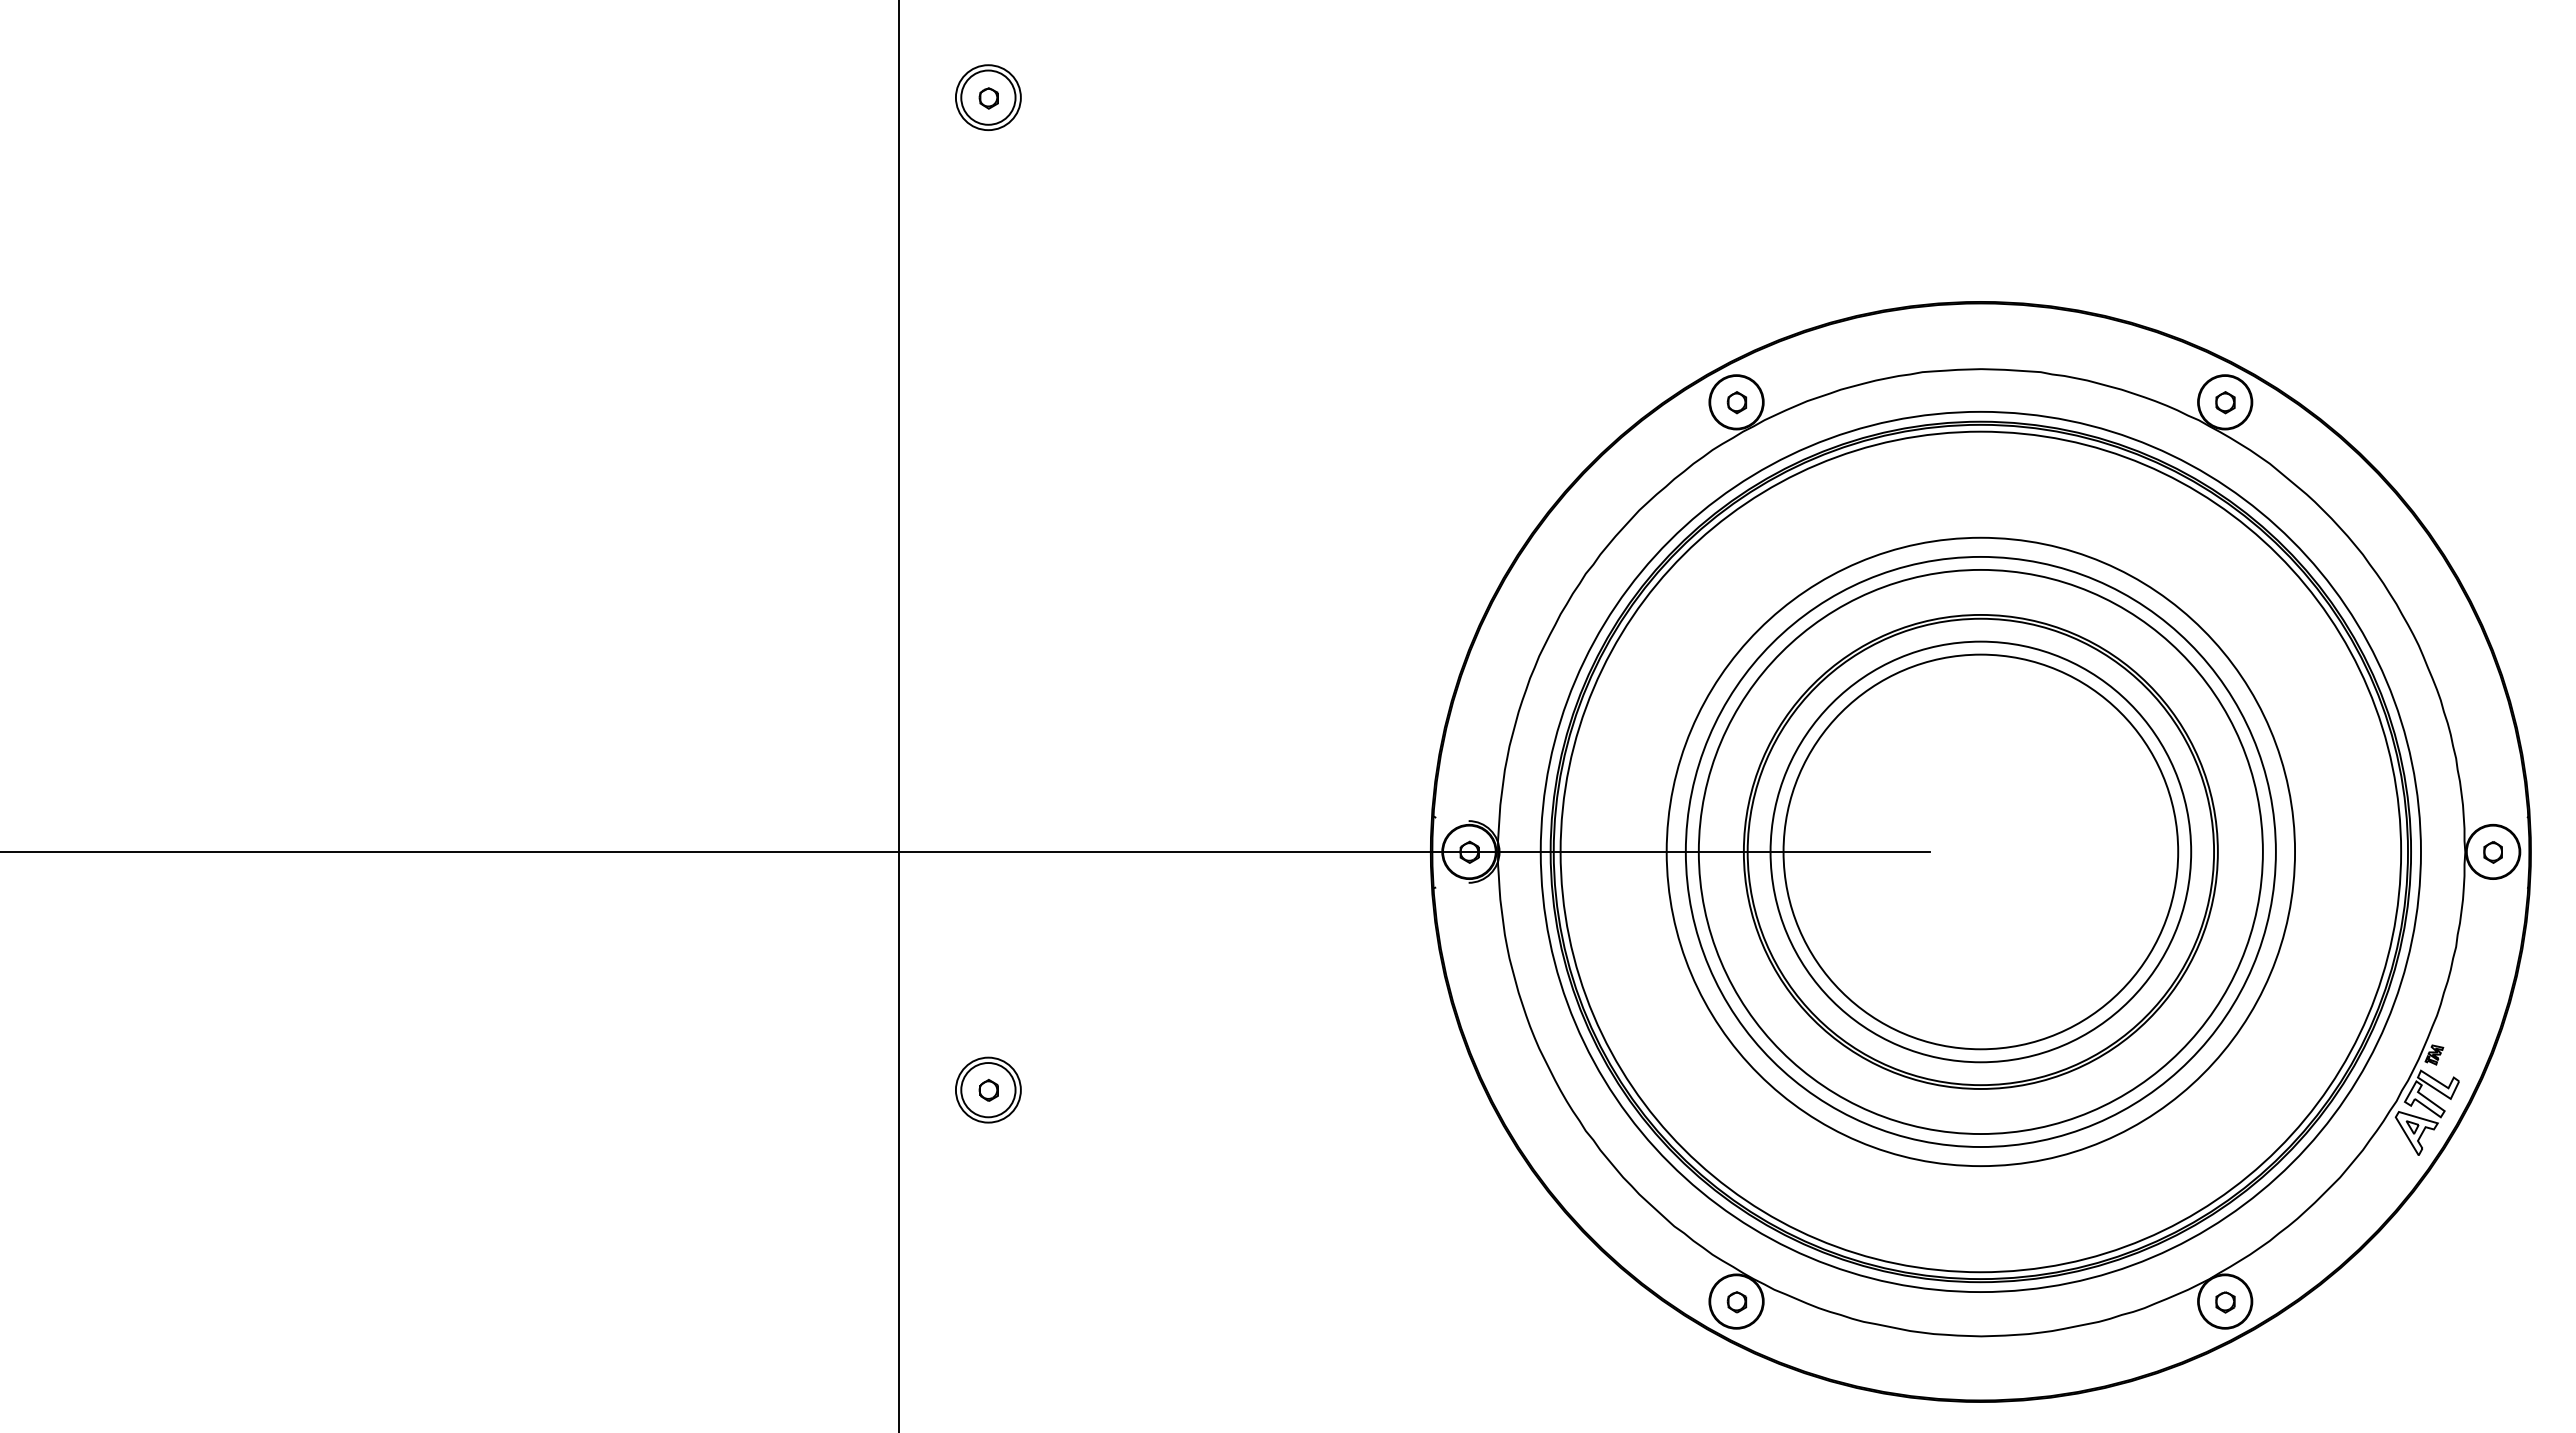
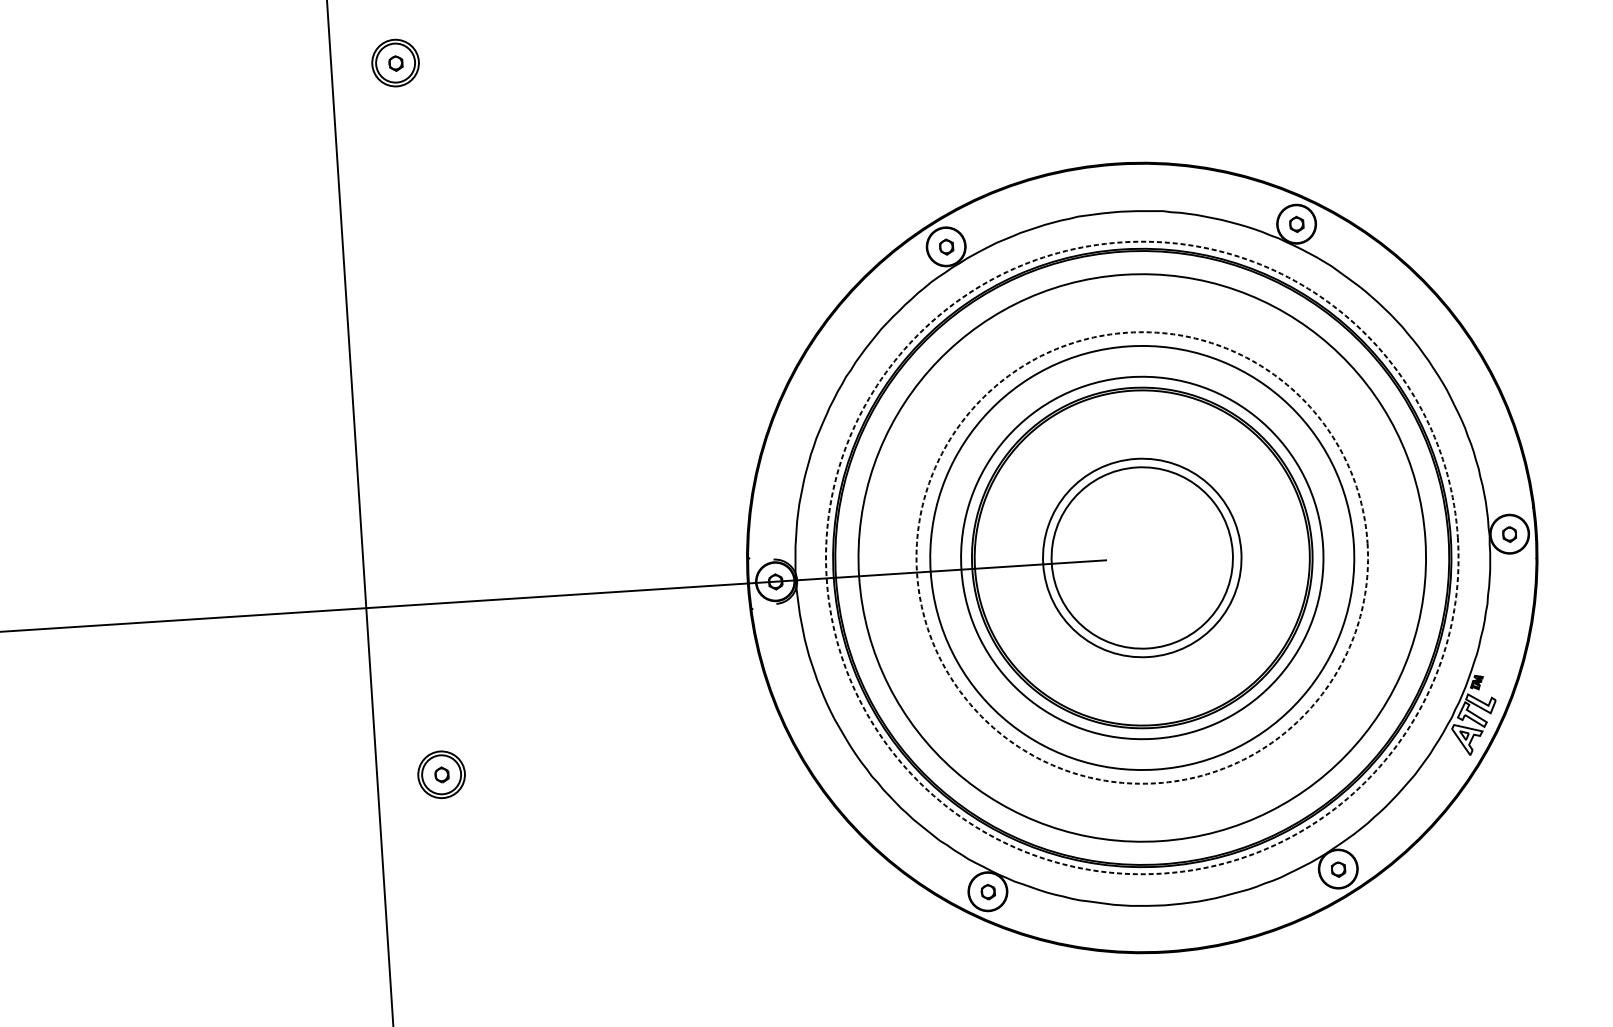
circle: (1980, 851) -> (1141, 557), size x0.6
circle: (1980, 851) -> (1141, 557), size x0.6
circle: (1980, 851) -> (1141, 557), size x0.7
circle: (1980, 851) -> (1141, 557), size x1.4
circle: (1980, 851) -> (1141, 557), solid -> dashed
circle: (1980, 851) -> (1141, 557), solid -> dashed

